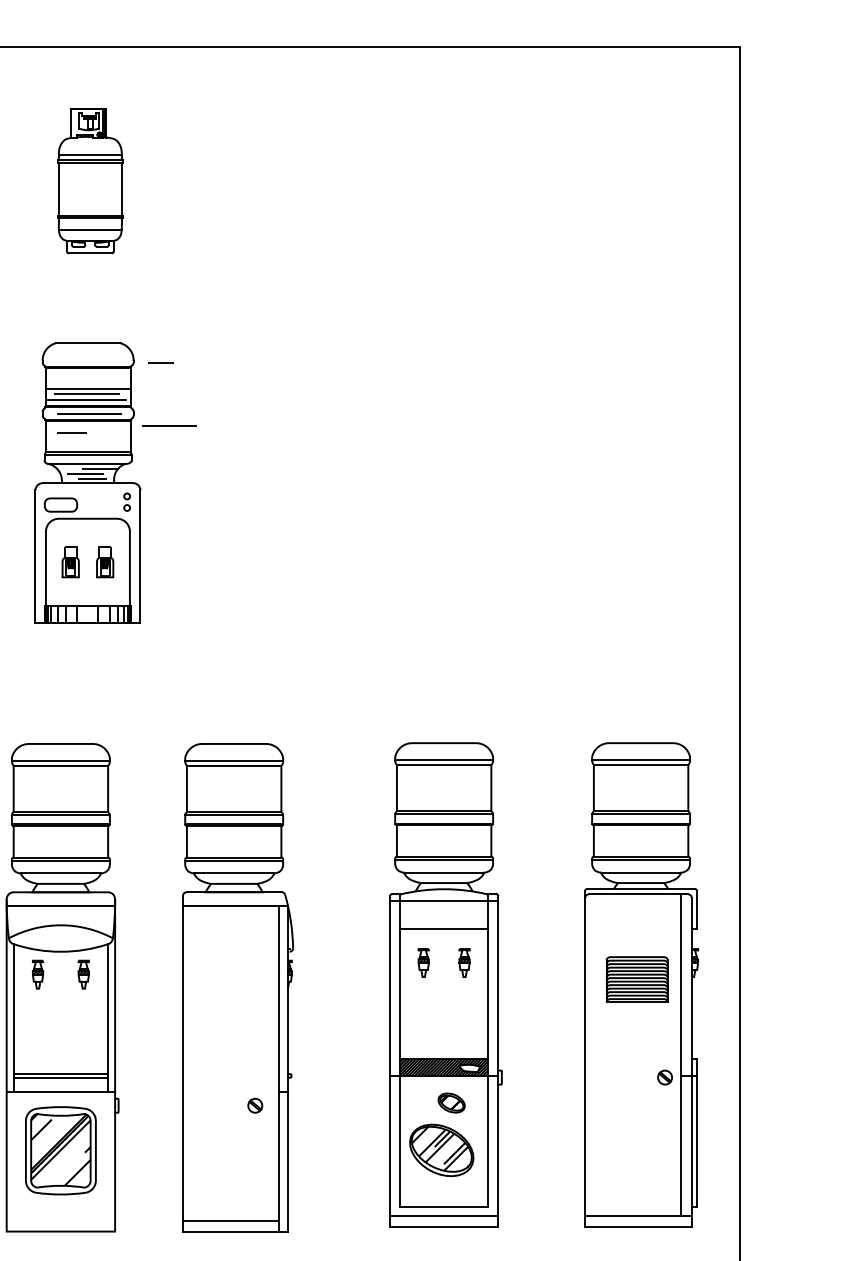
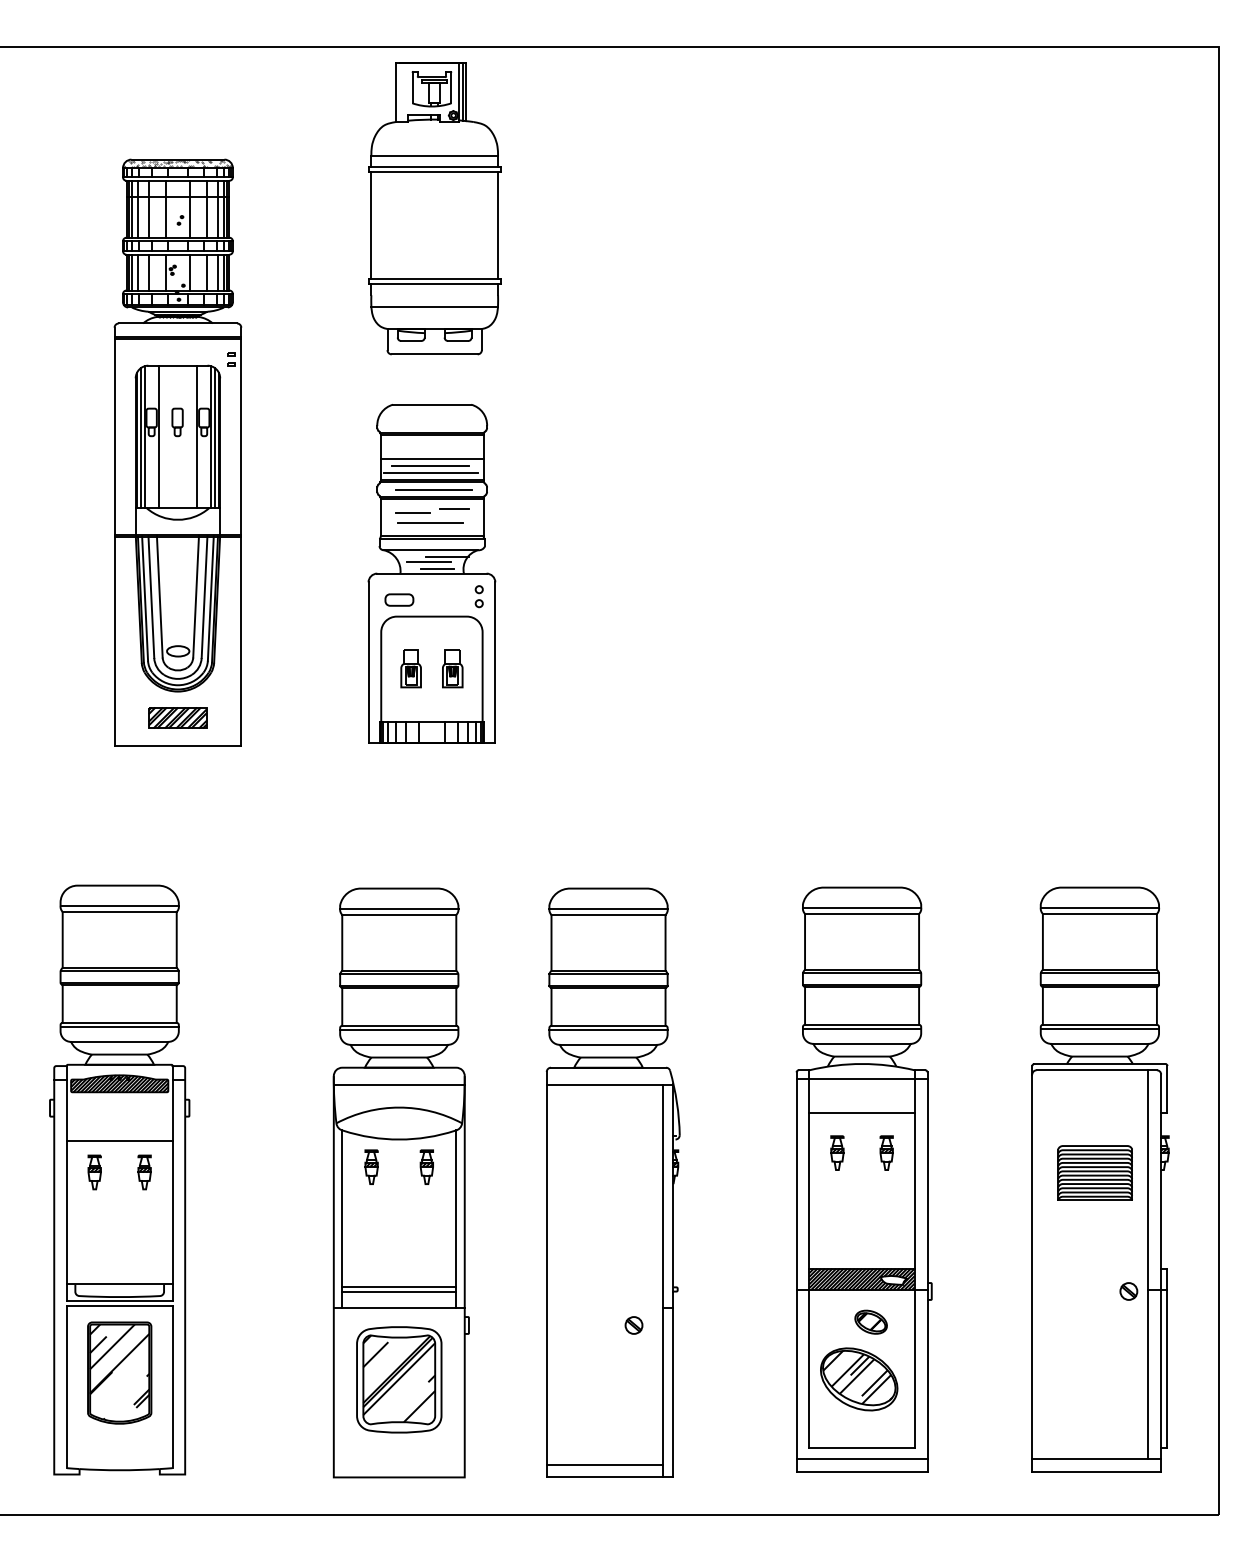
part: (90, 180) -> (434, 208), size x1.67
line: (161, 362) -> (454, 508), moved
line: (169, 425) -> (430, 522), moved
part: (61, 504) -> (399, 599), size x0.71

